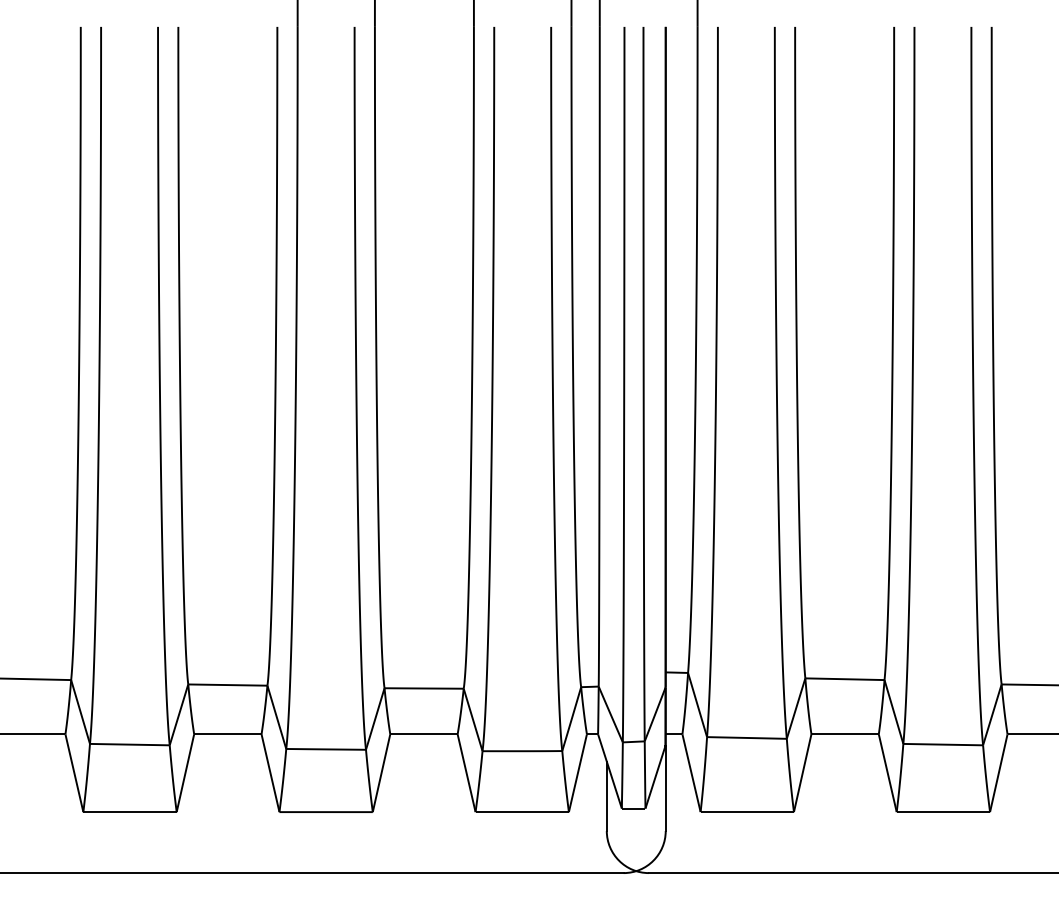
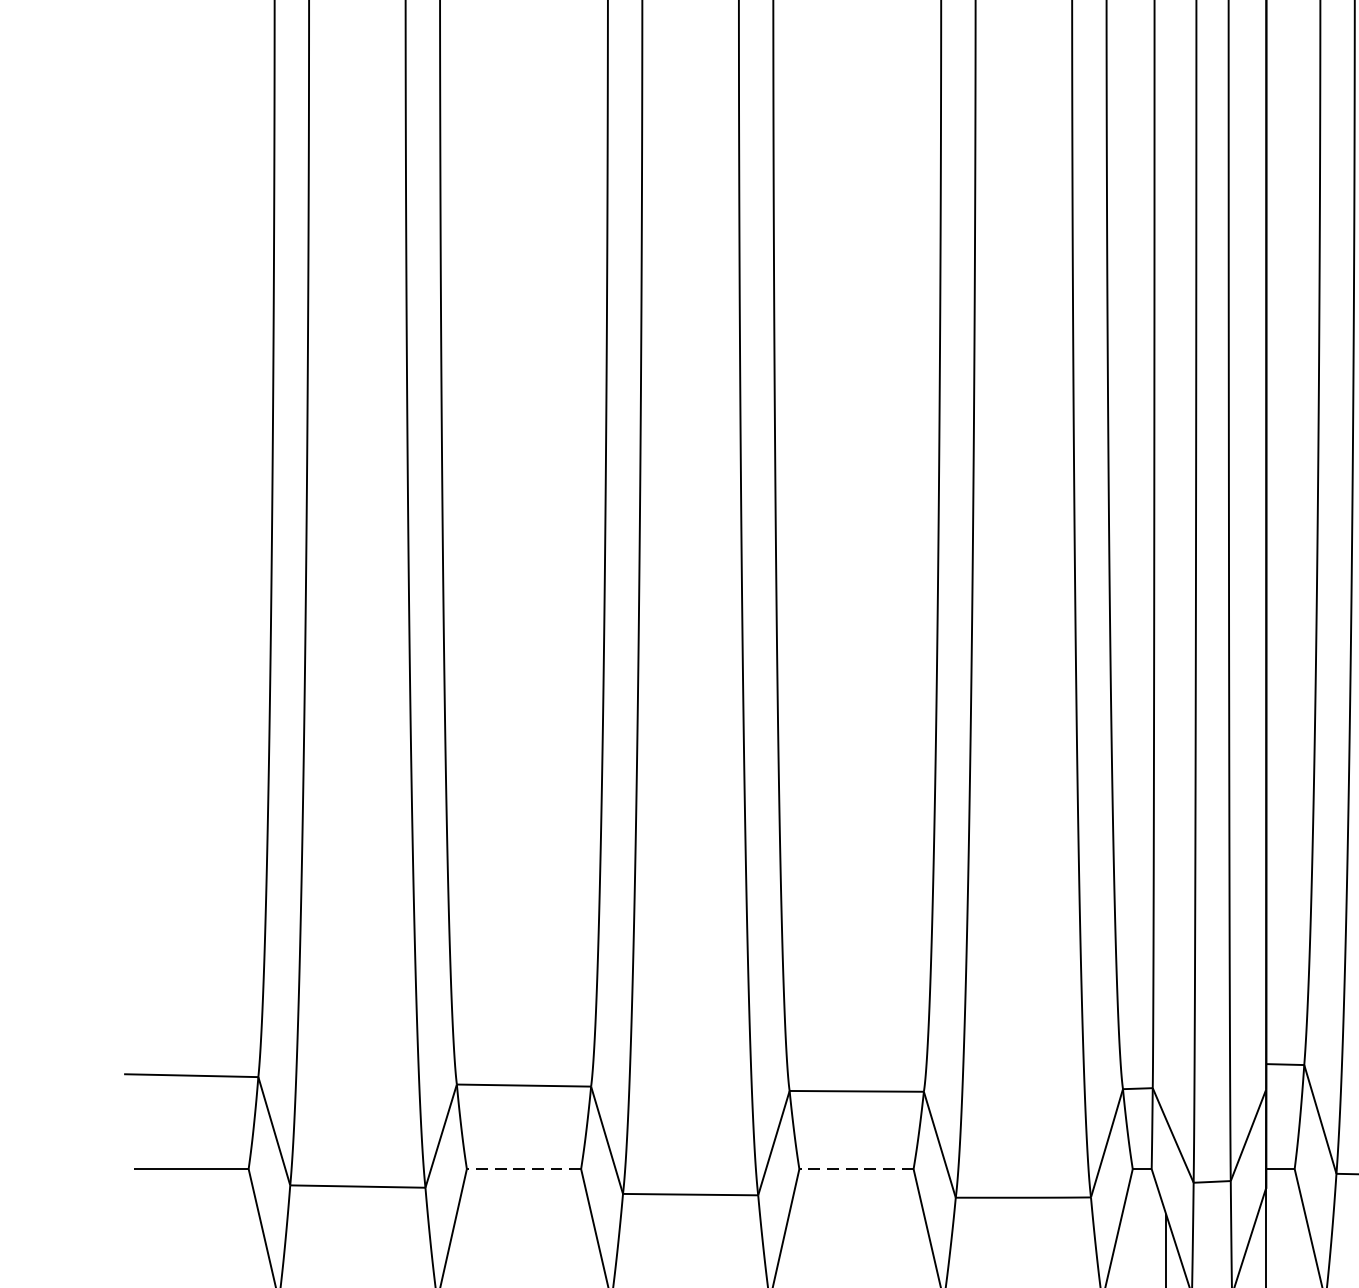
line: (227, 734) -> (523, 1169), solid -> dashed
line: (424, 734) -> (857, 1169), solid -> dashed

